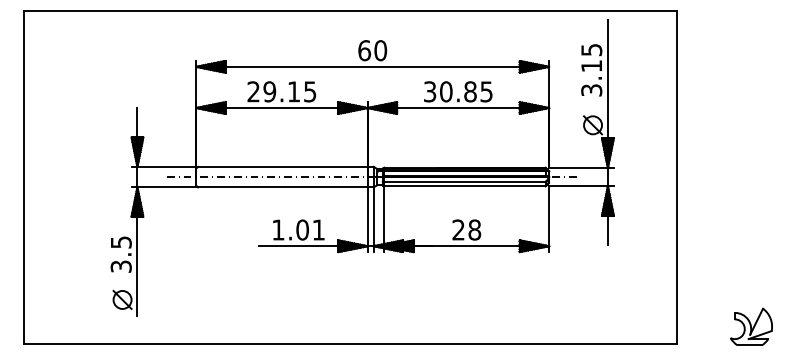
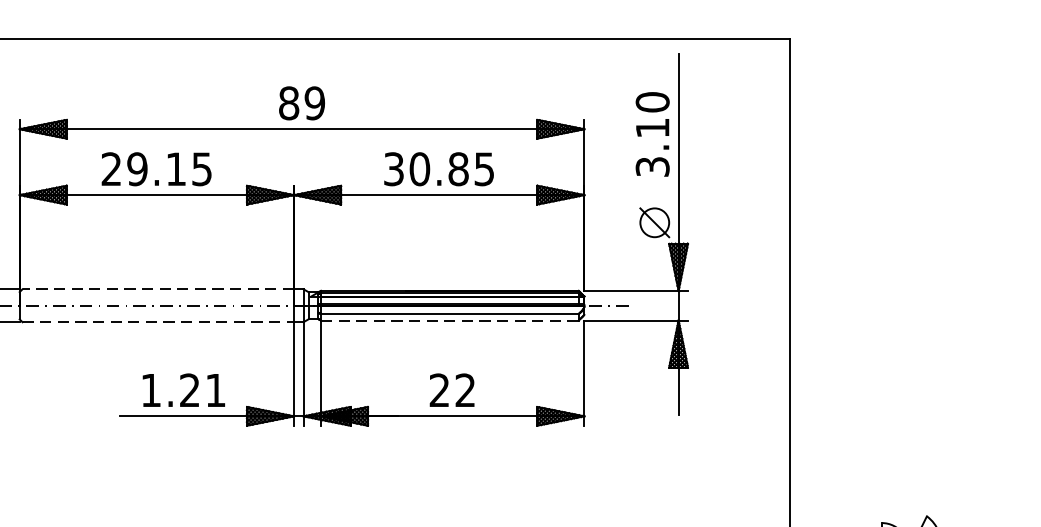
text: (591, 49) -> (652, 101), 3.15 -> 3.10
text: (372, 50) -> (301, 103), 60 -> 89
line: (282, 166) -> (157, 288), solid -> dashed
line: (465, 186) -> (450, 320), solid -> dashed
line: (282, 187) -> (157, 322), solid -> dashed
text: (302, 229) -> (189, 389), 1.01 -> 1.21
text: (474, 229) -> (465, 389), 28 -> 22

